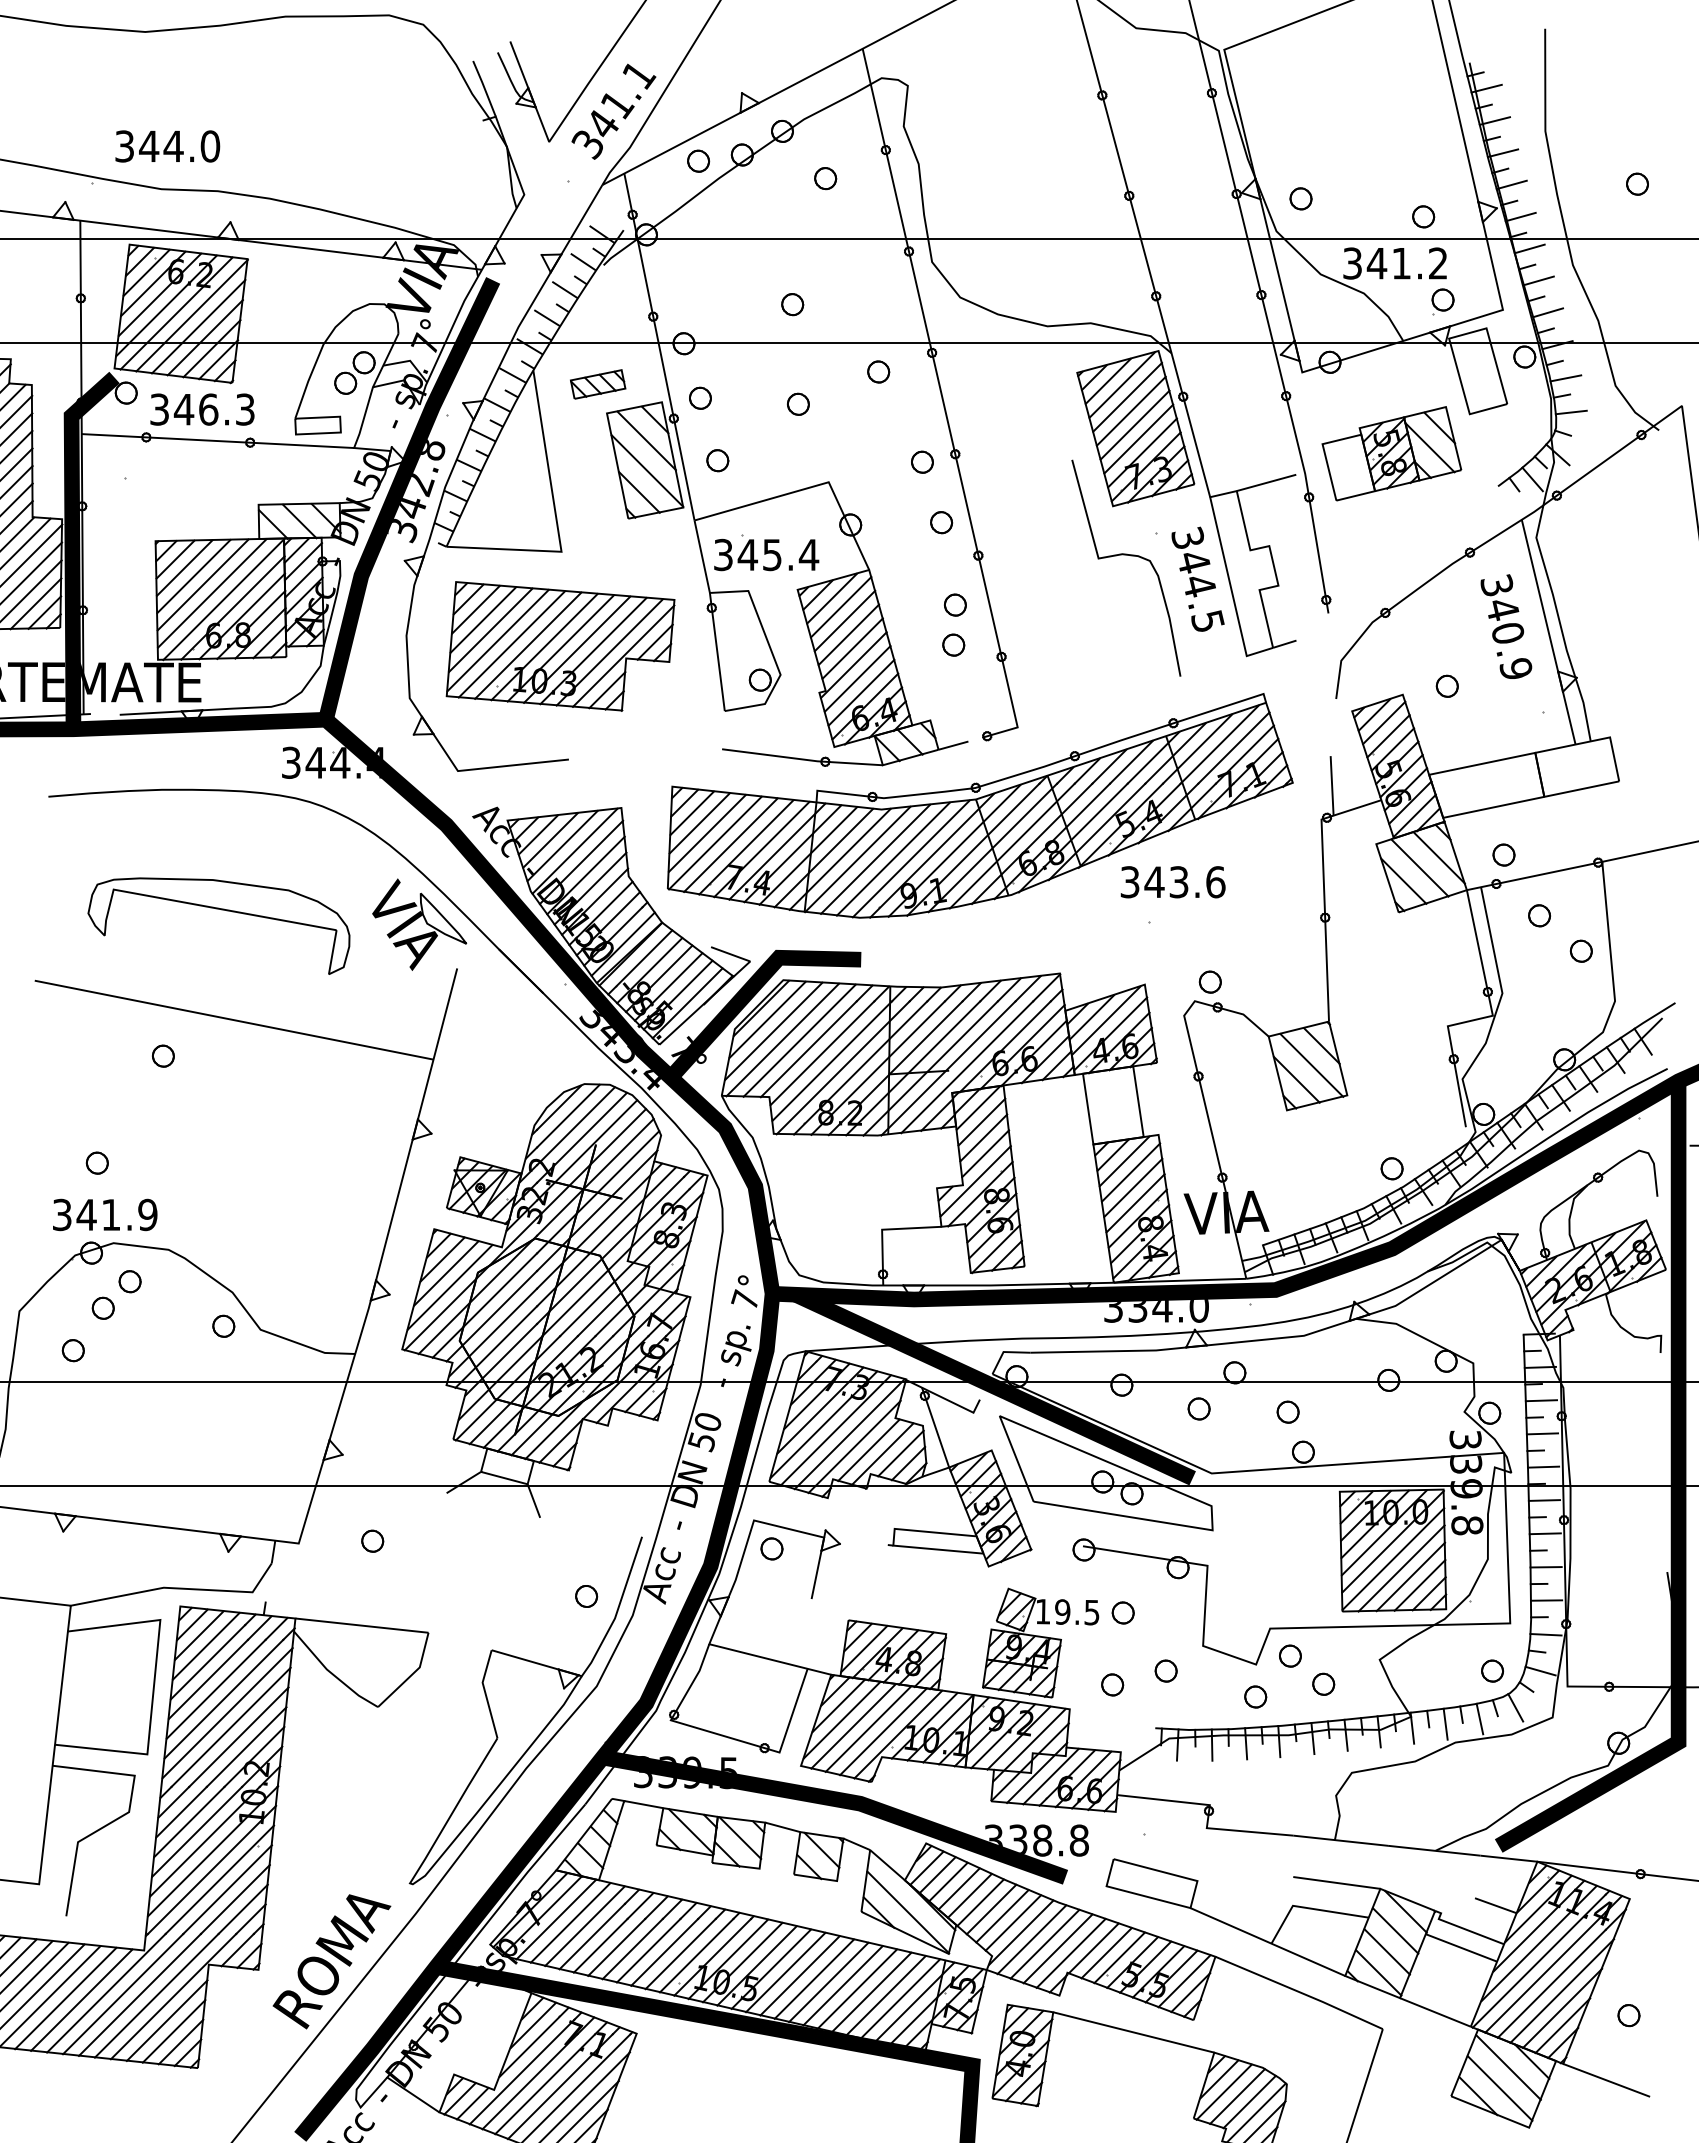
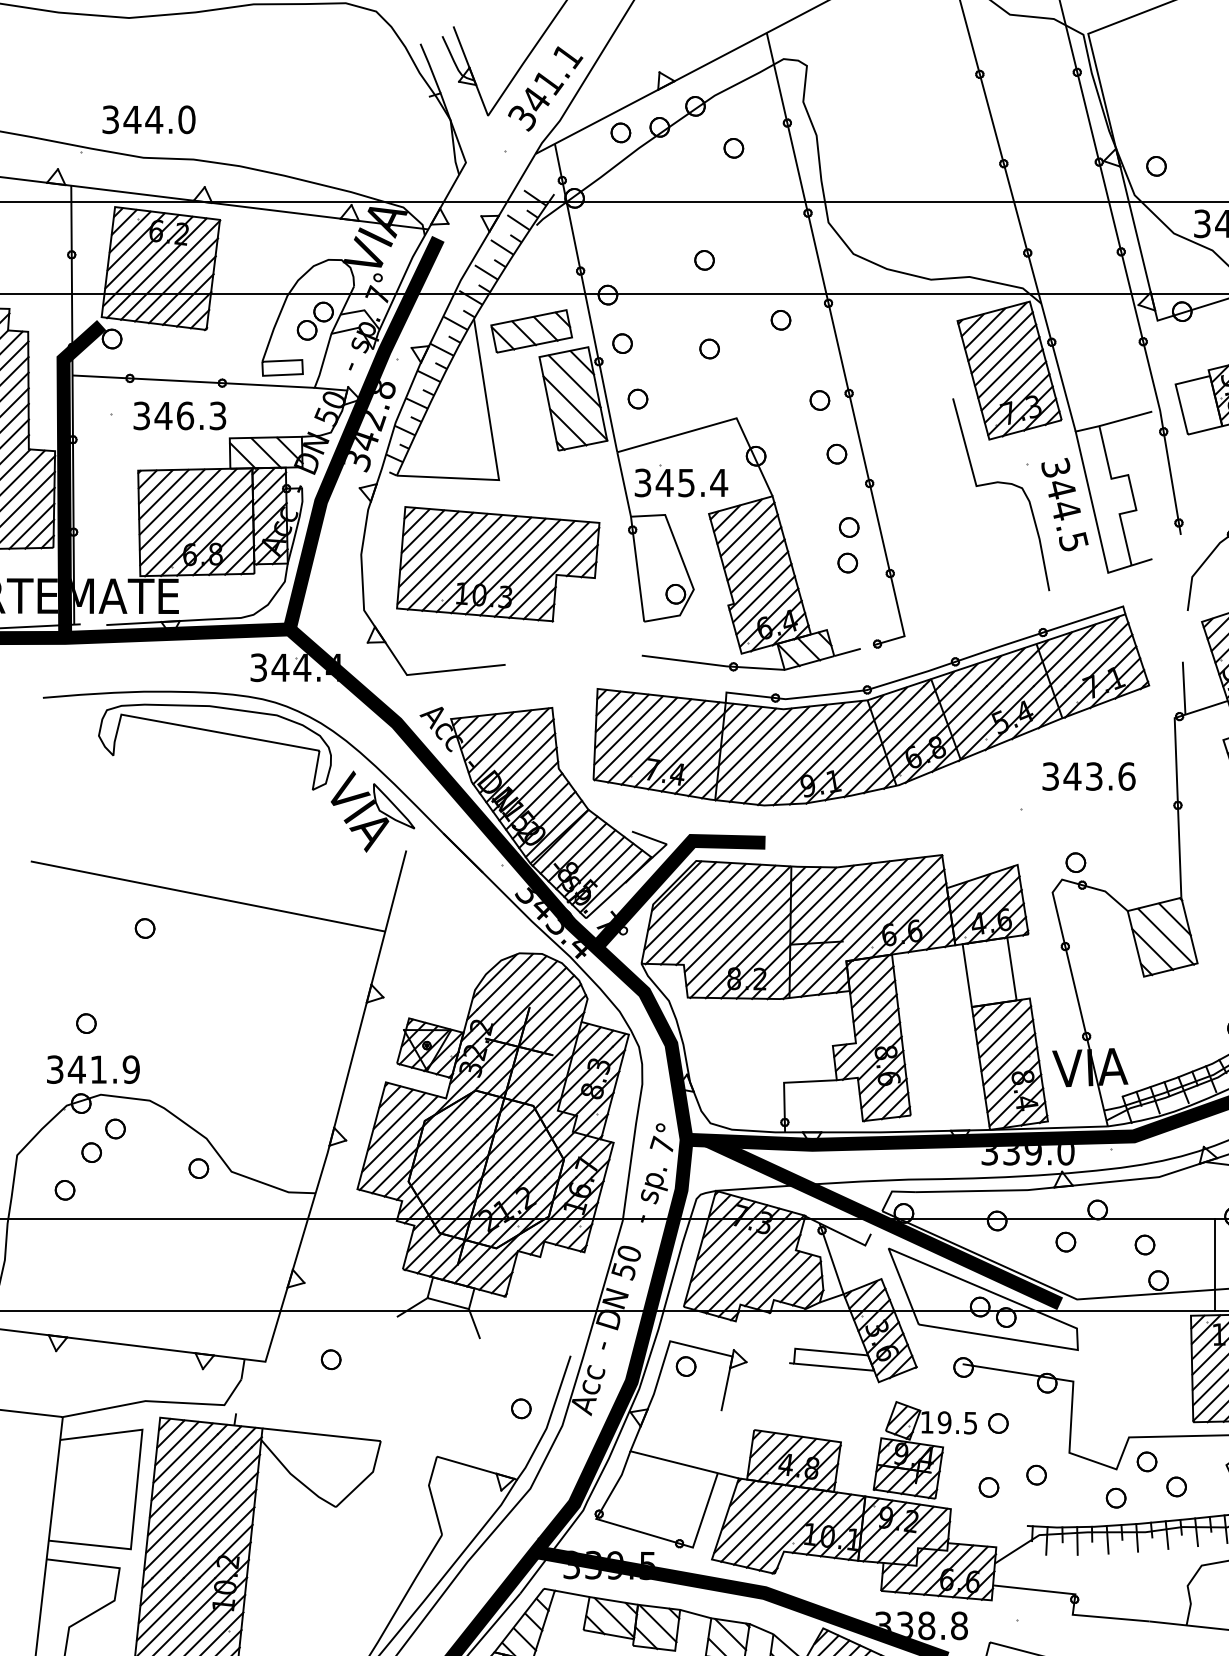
part: (597, 384) -> (531, 331), size x1.67
text: (202, 409) -> (179, 415), moved
text: (1172, 882) -> (1088, 776), moved
part: (221, 910) -> (217, 733), moved
text: (1162, 1311) -> (1033, 1155), 334.0 -> 339.0
line: (1367, 1434) -> (1215, 1264), added

